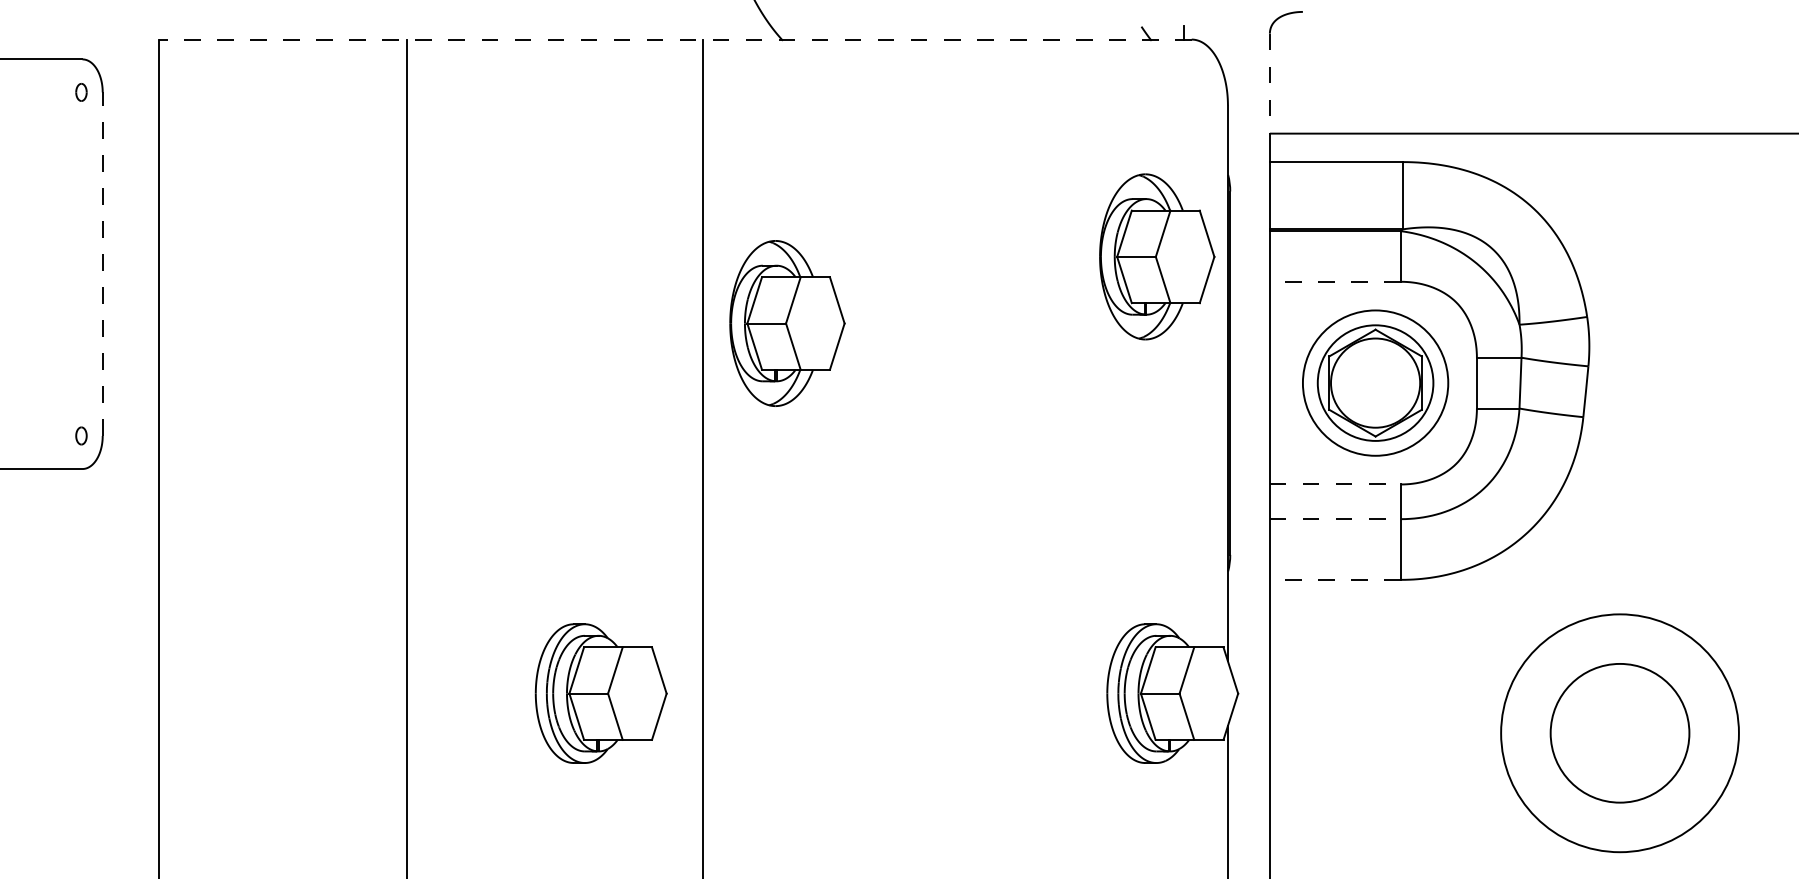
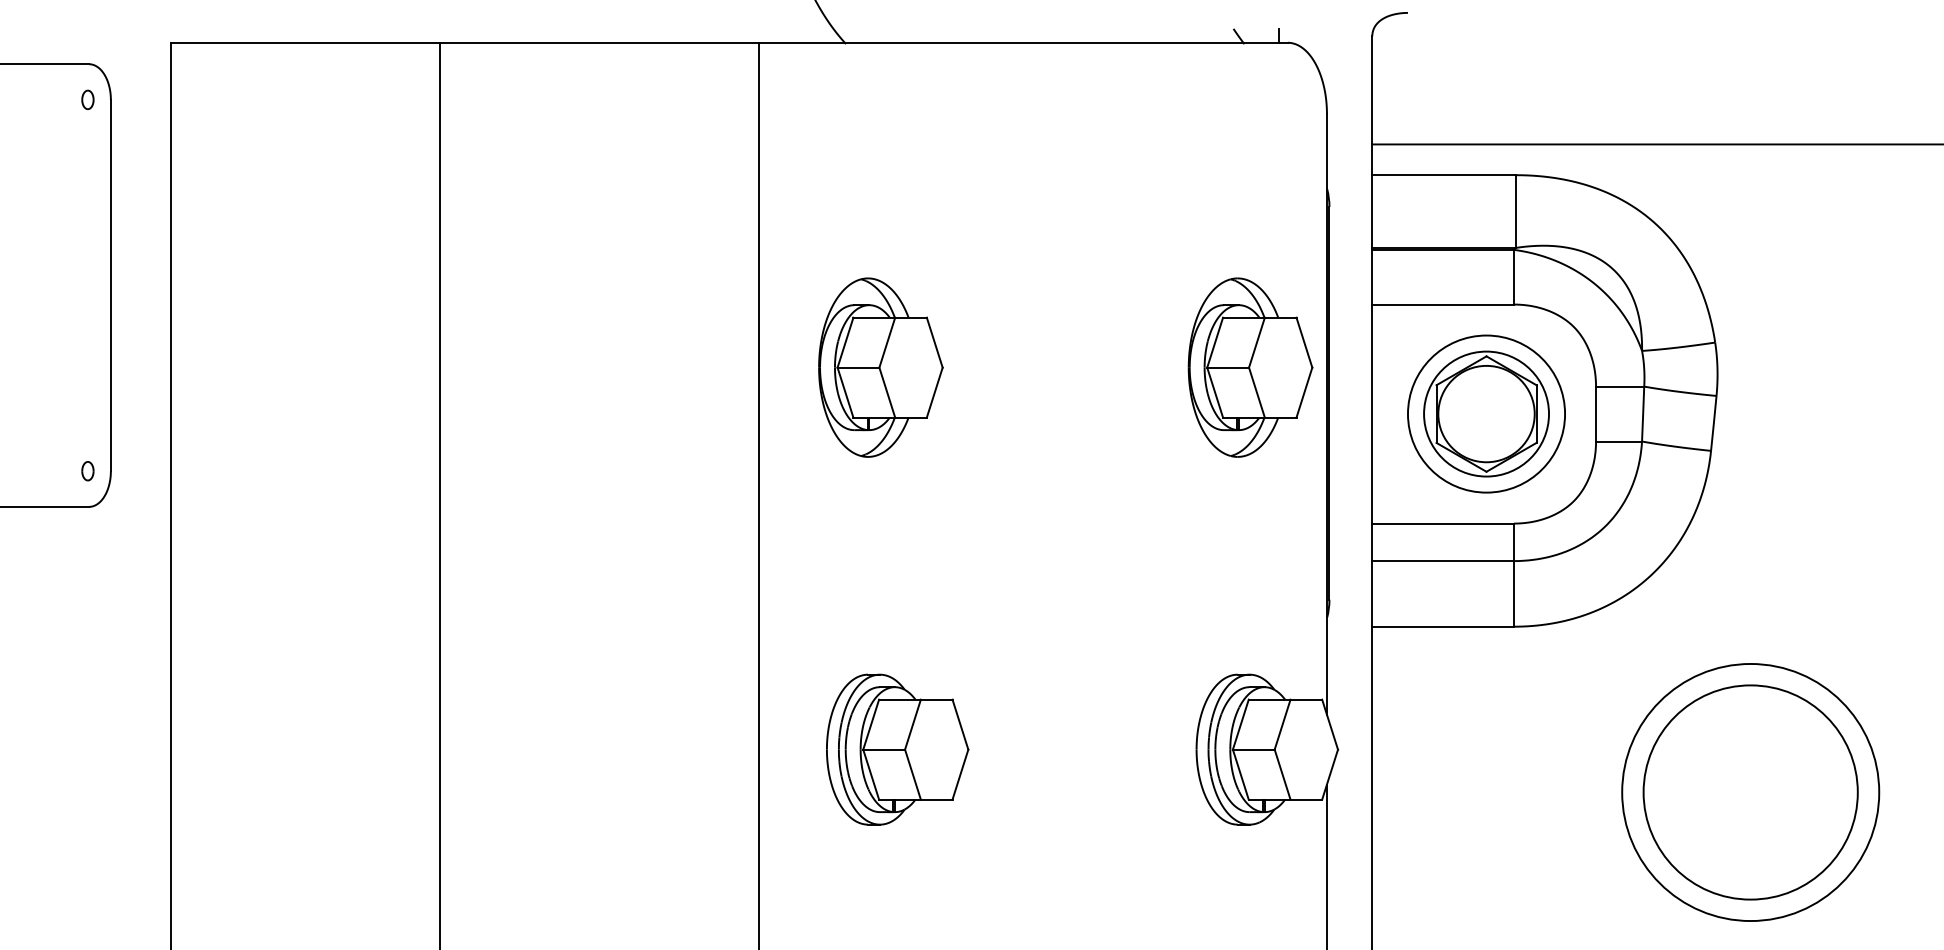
line: (675, 39) -> (729, 42), dashed -> solid
line: (1270, 83) -> (1372, 90), dashed -> solid
part: (1157, 256) -> (1250, 367), moved
line: (102, 264) -> (110, 285), dashed -> solid
line: (1335, 281) -> (1443, 304), dashed -> solid
part: (787, 323) -> (880, 367), moved
line: (1335, 484) -> (1443, 523), dashed -> solid
line: (1335, 519) -> (1443, 561), dashed -> solid
line: (1335, 579) -> (1443, 626), dashed -> solid
part: (601, 693) -> (897, 749), moved
circle: (1619, 733) -> (1750, 792), size x1.43

